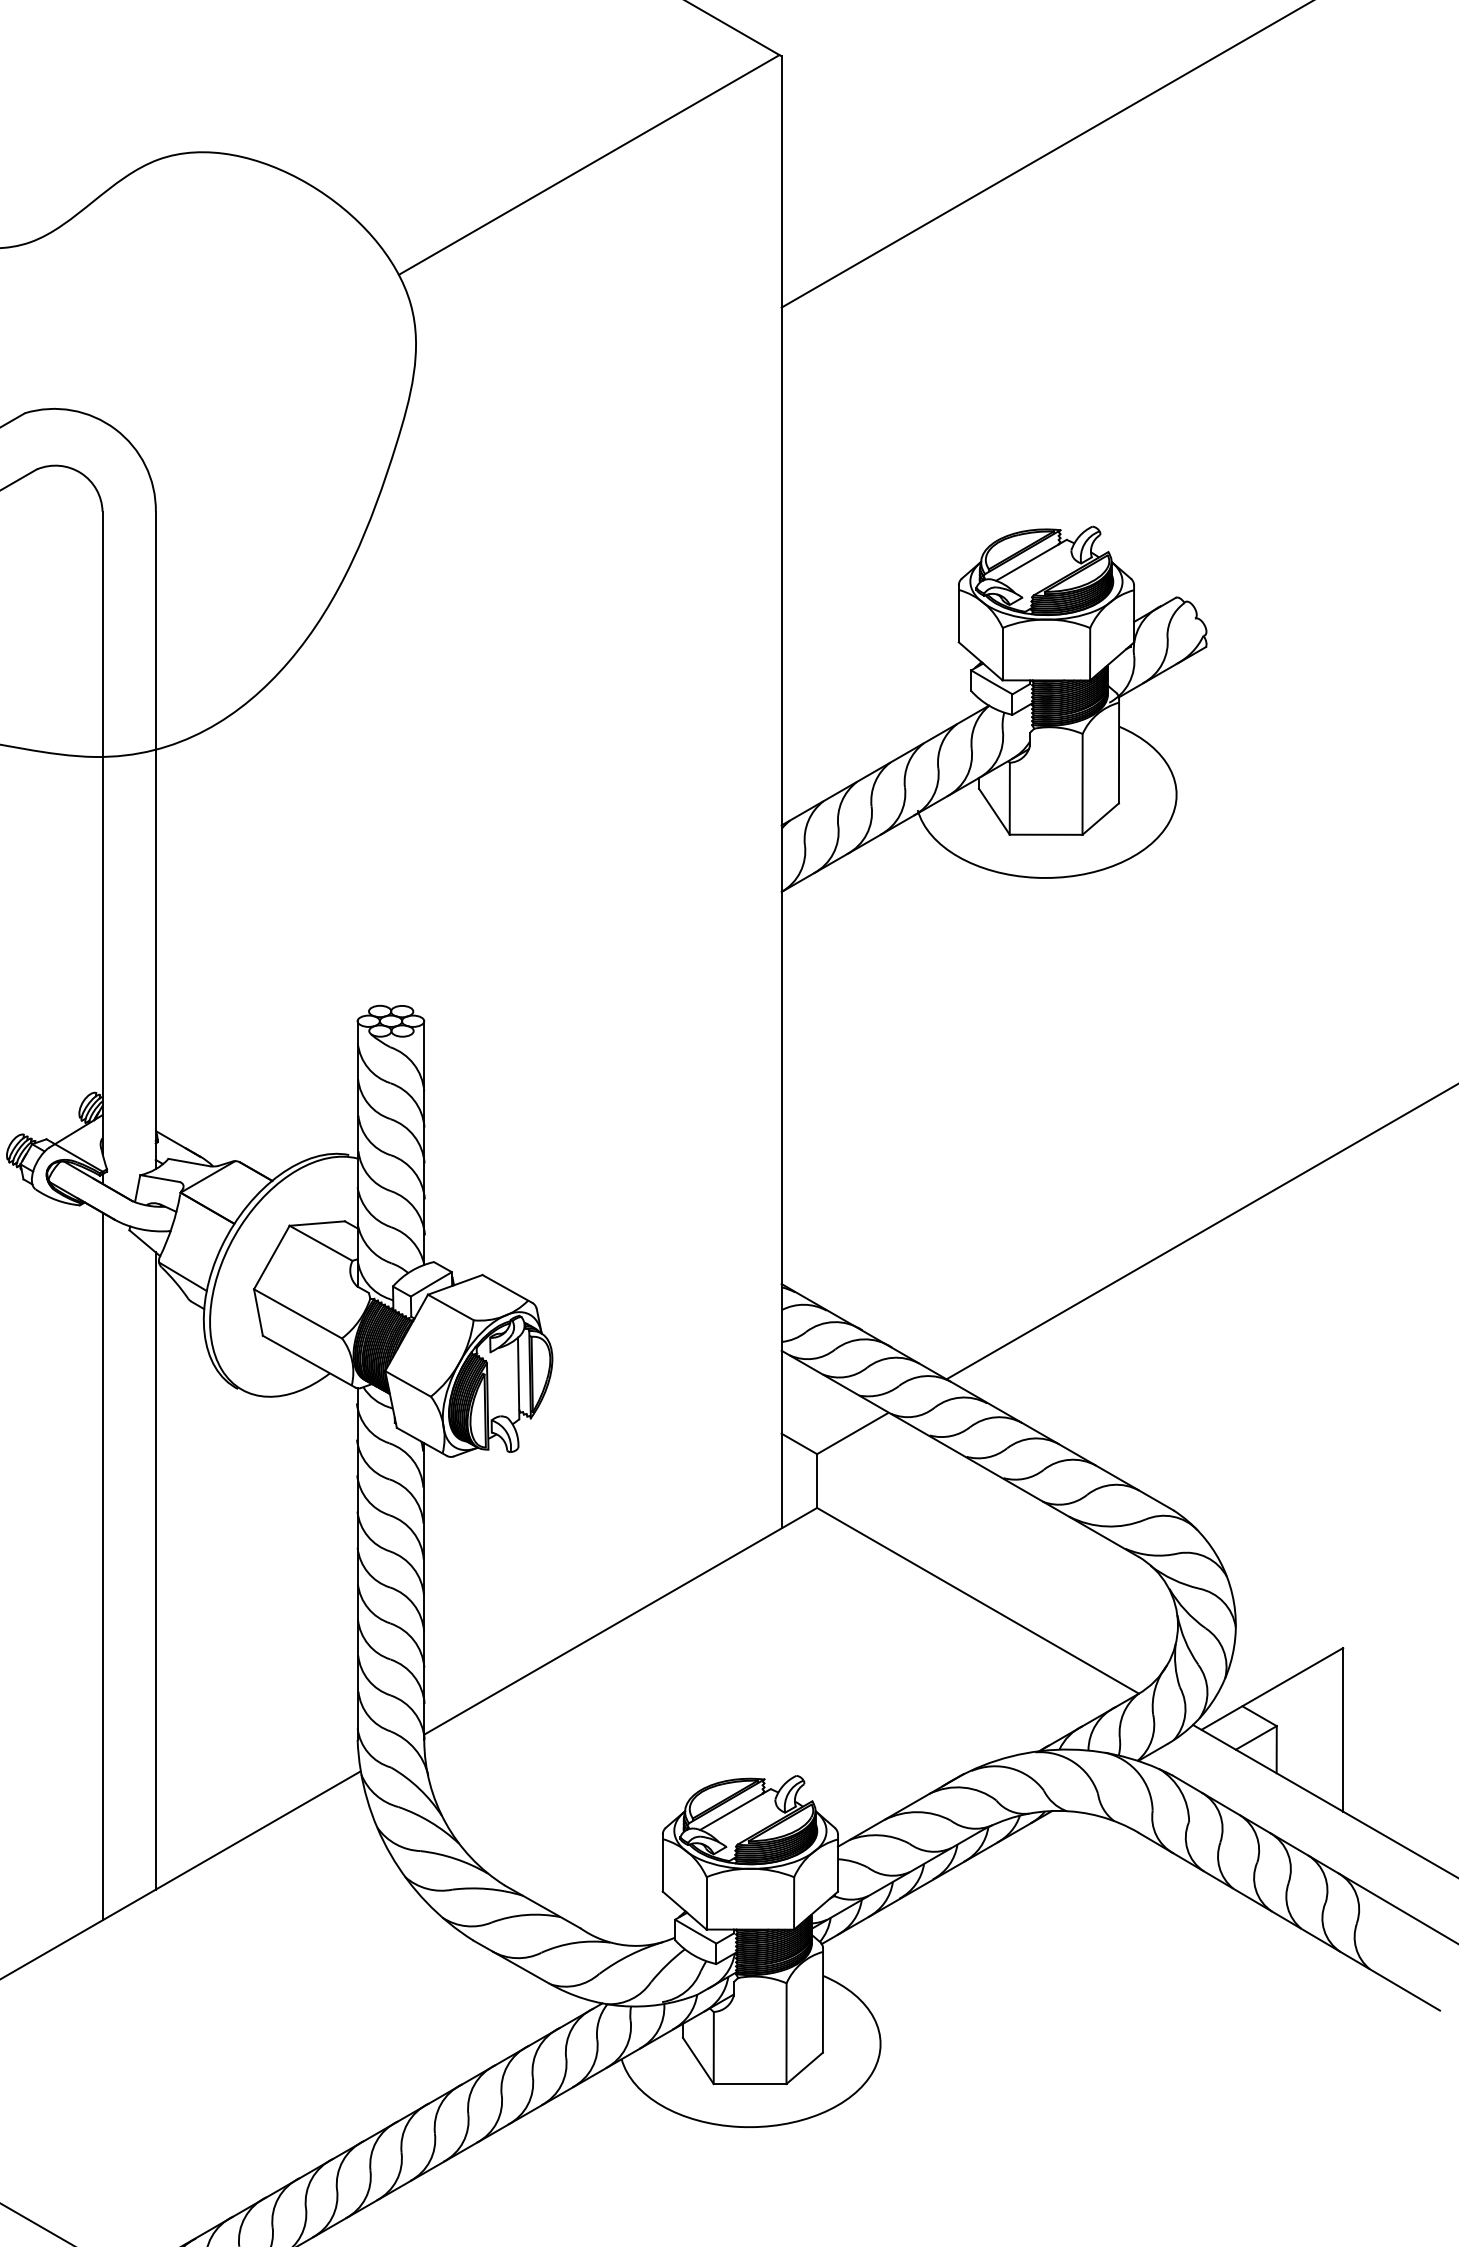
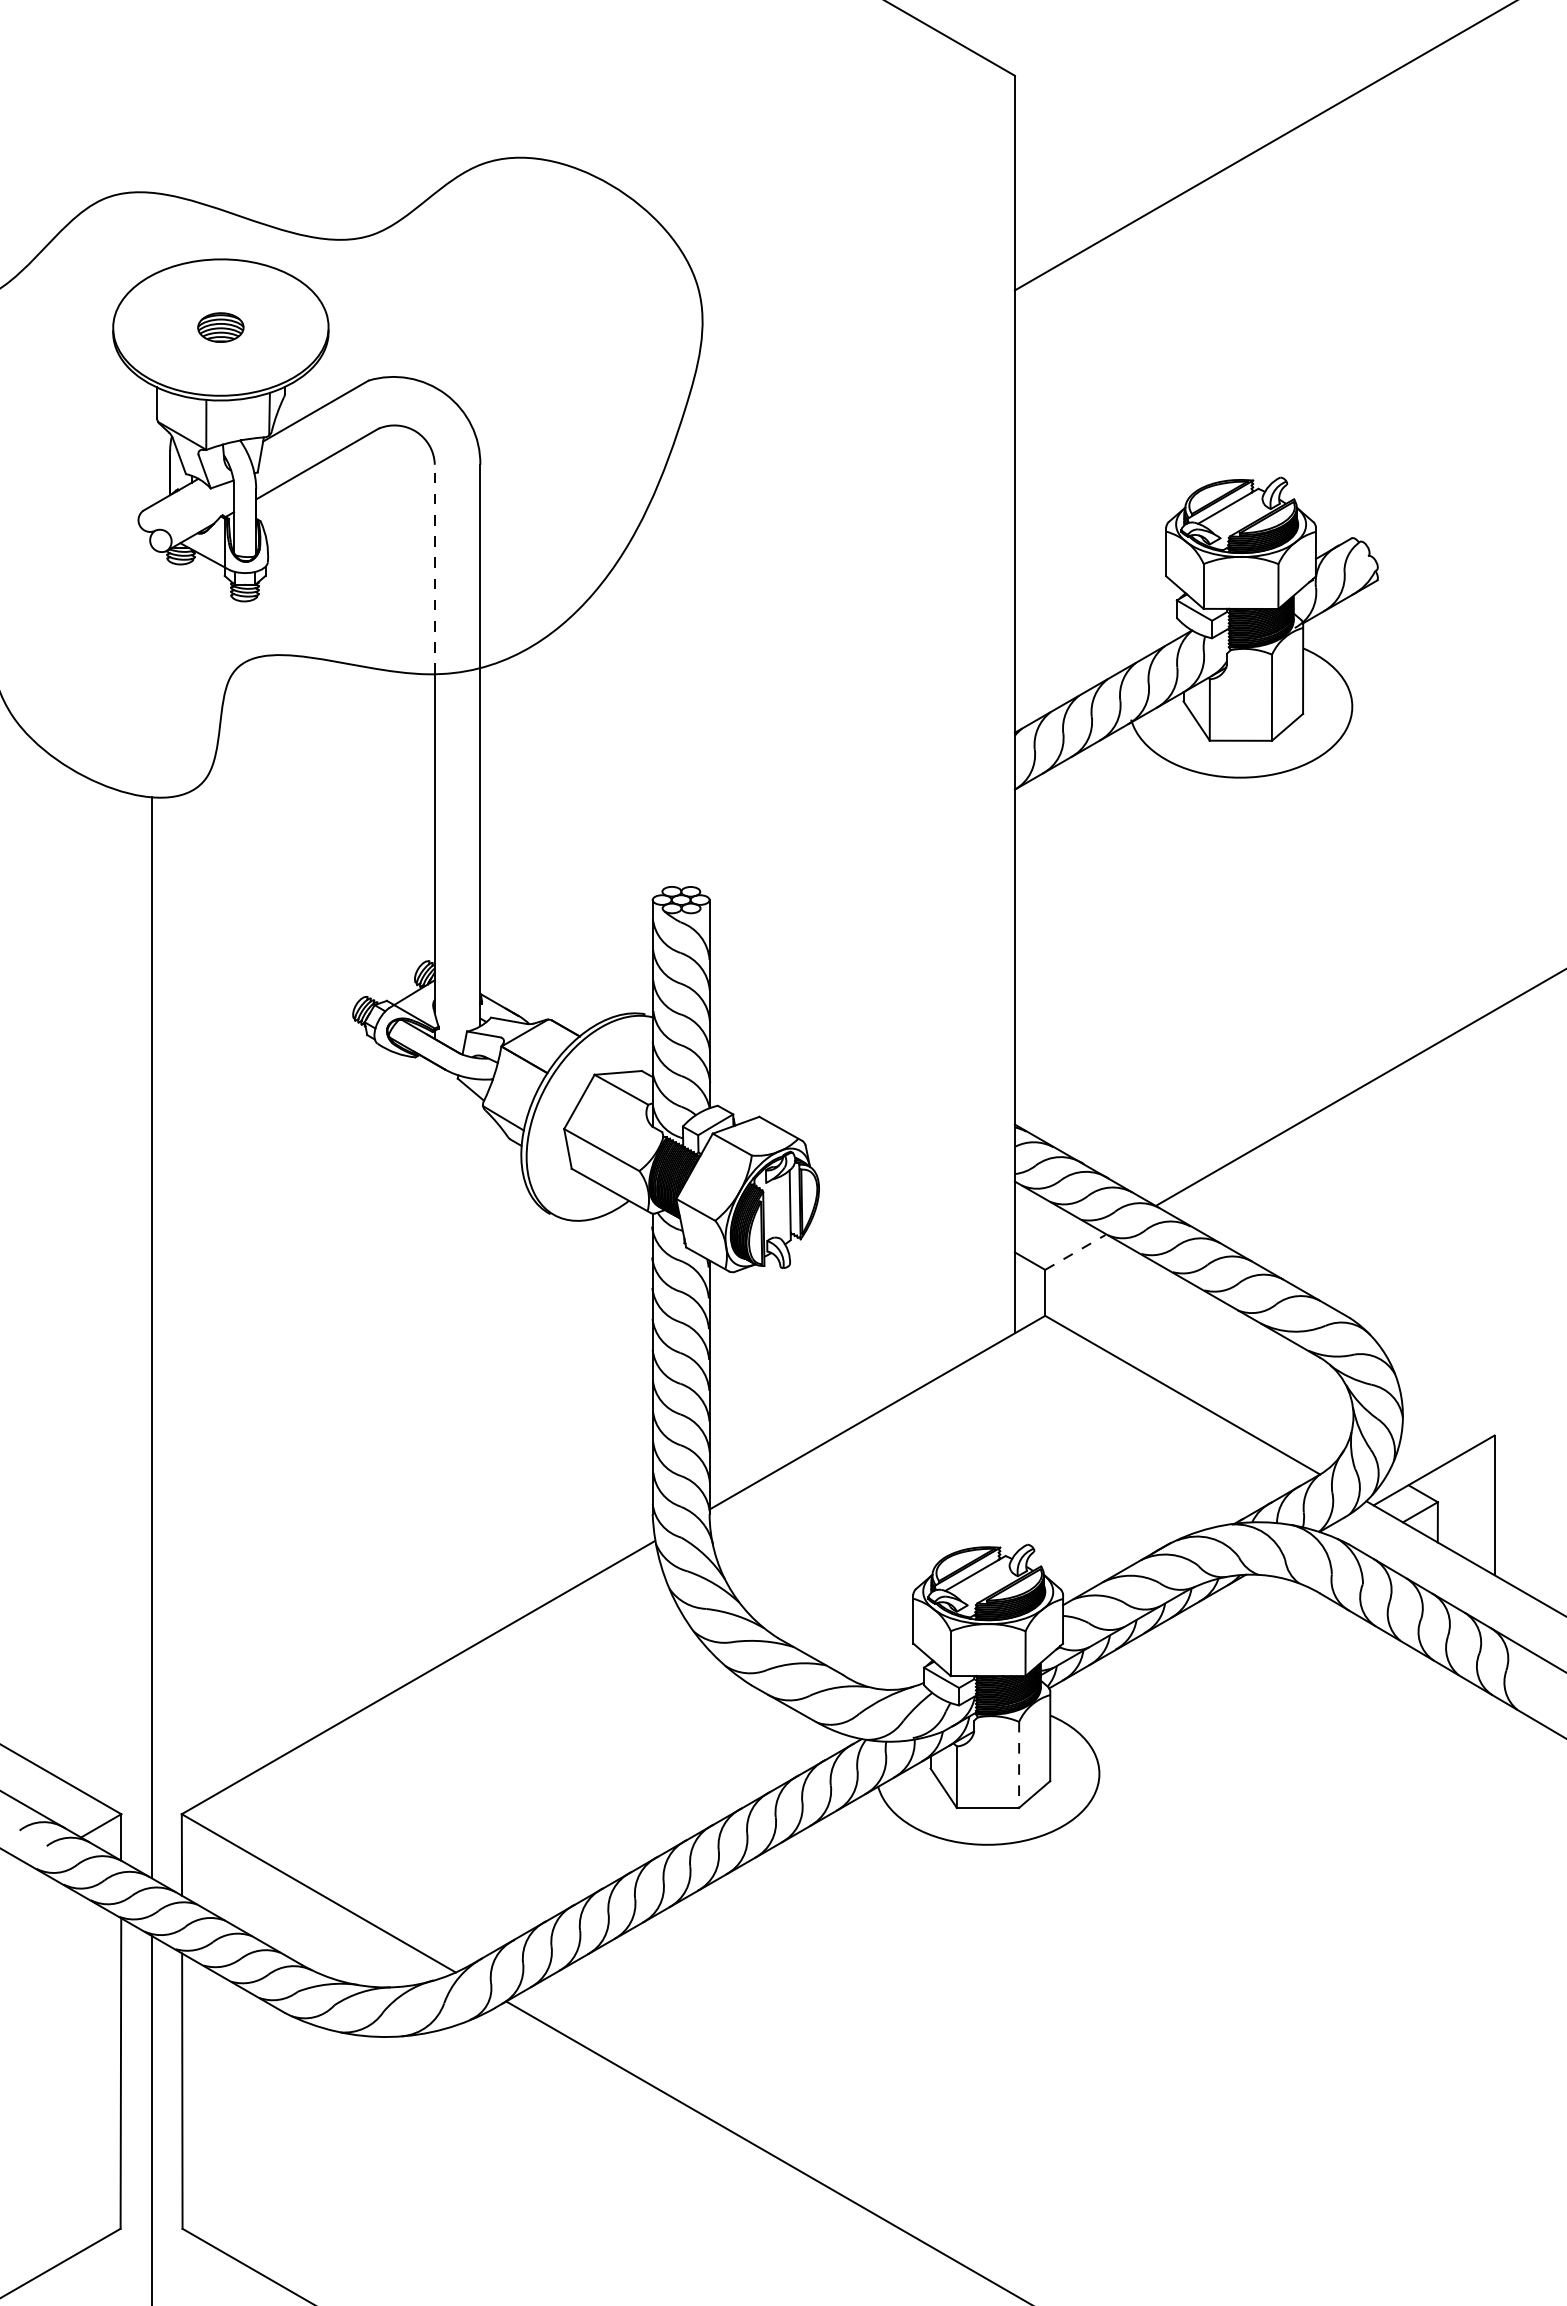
line: (589, 164) -> (850, 168), removed
line: (102, 634) -> (434, 569), solid -> dashed
line: (852, 1433) -> (1075, 1252), solid -> dashed
line: (102, 1566) -> (434, 1365), removed
line: (156, 1570) -> (480, 1369), removed
line: (787, 2034) -> (1019, 1765), solid -> dashed

